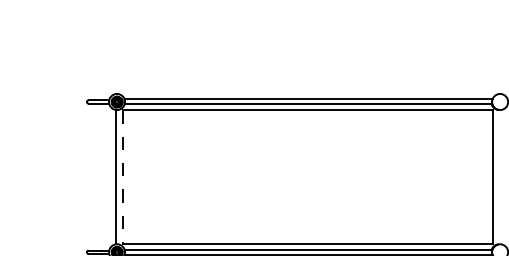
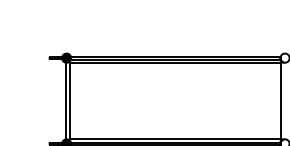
line: (123, 177) -> (70, 101), dashed -> solid

